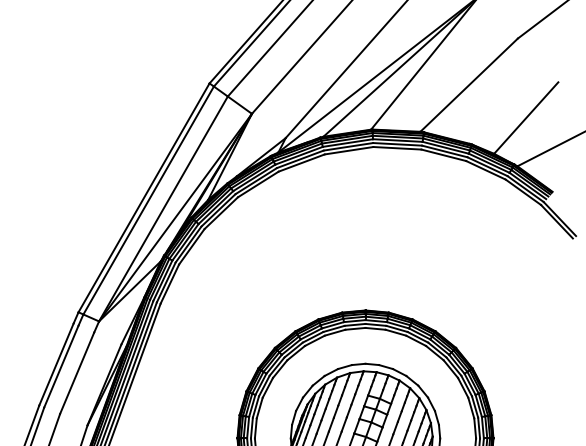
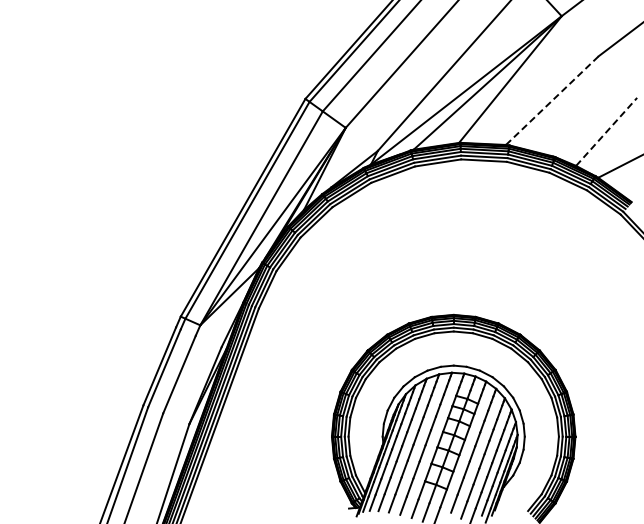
line: (469, 85) -> (552, 100), solid -> dashed
line: (526, 117) -> (606, 131), solid -> dashed

